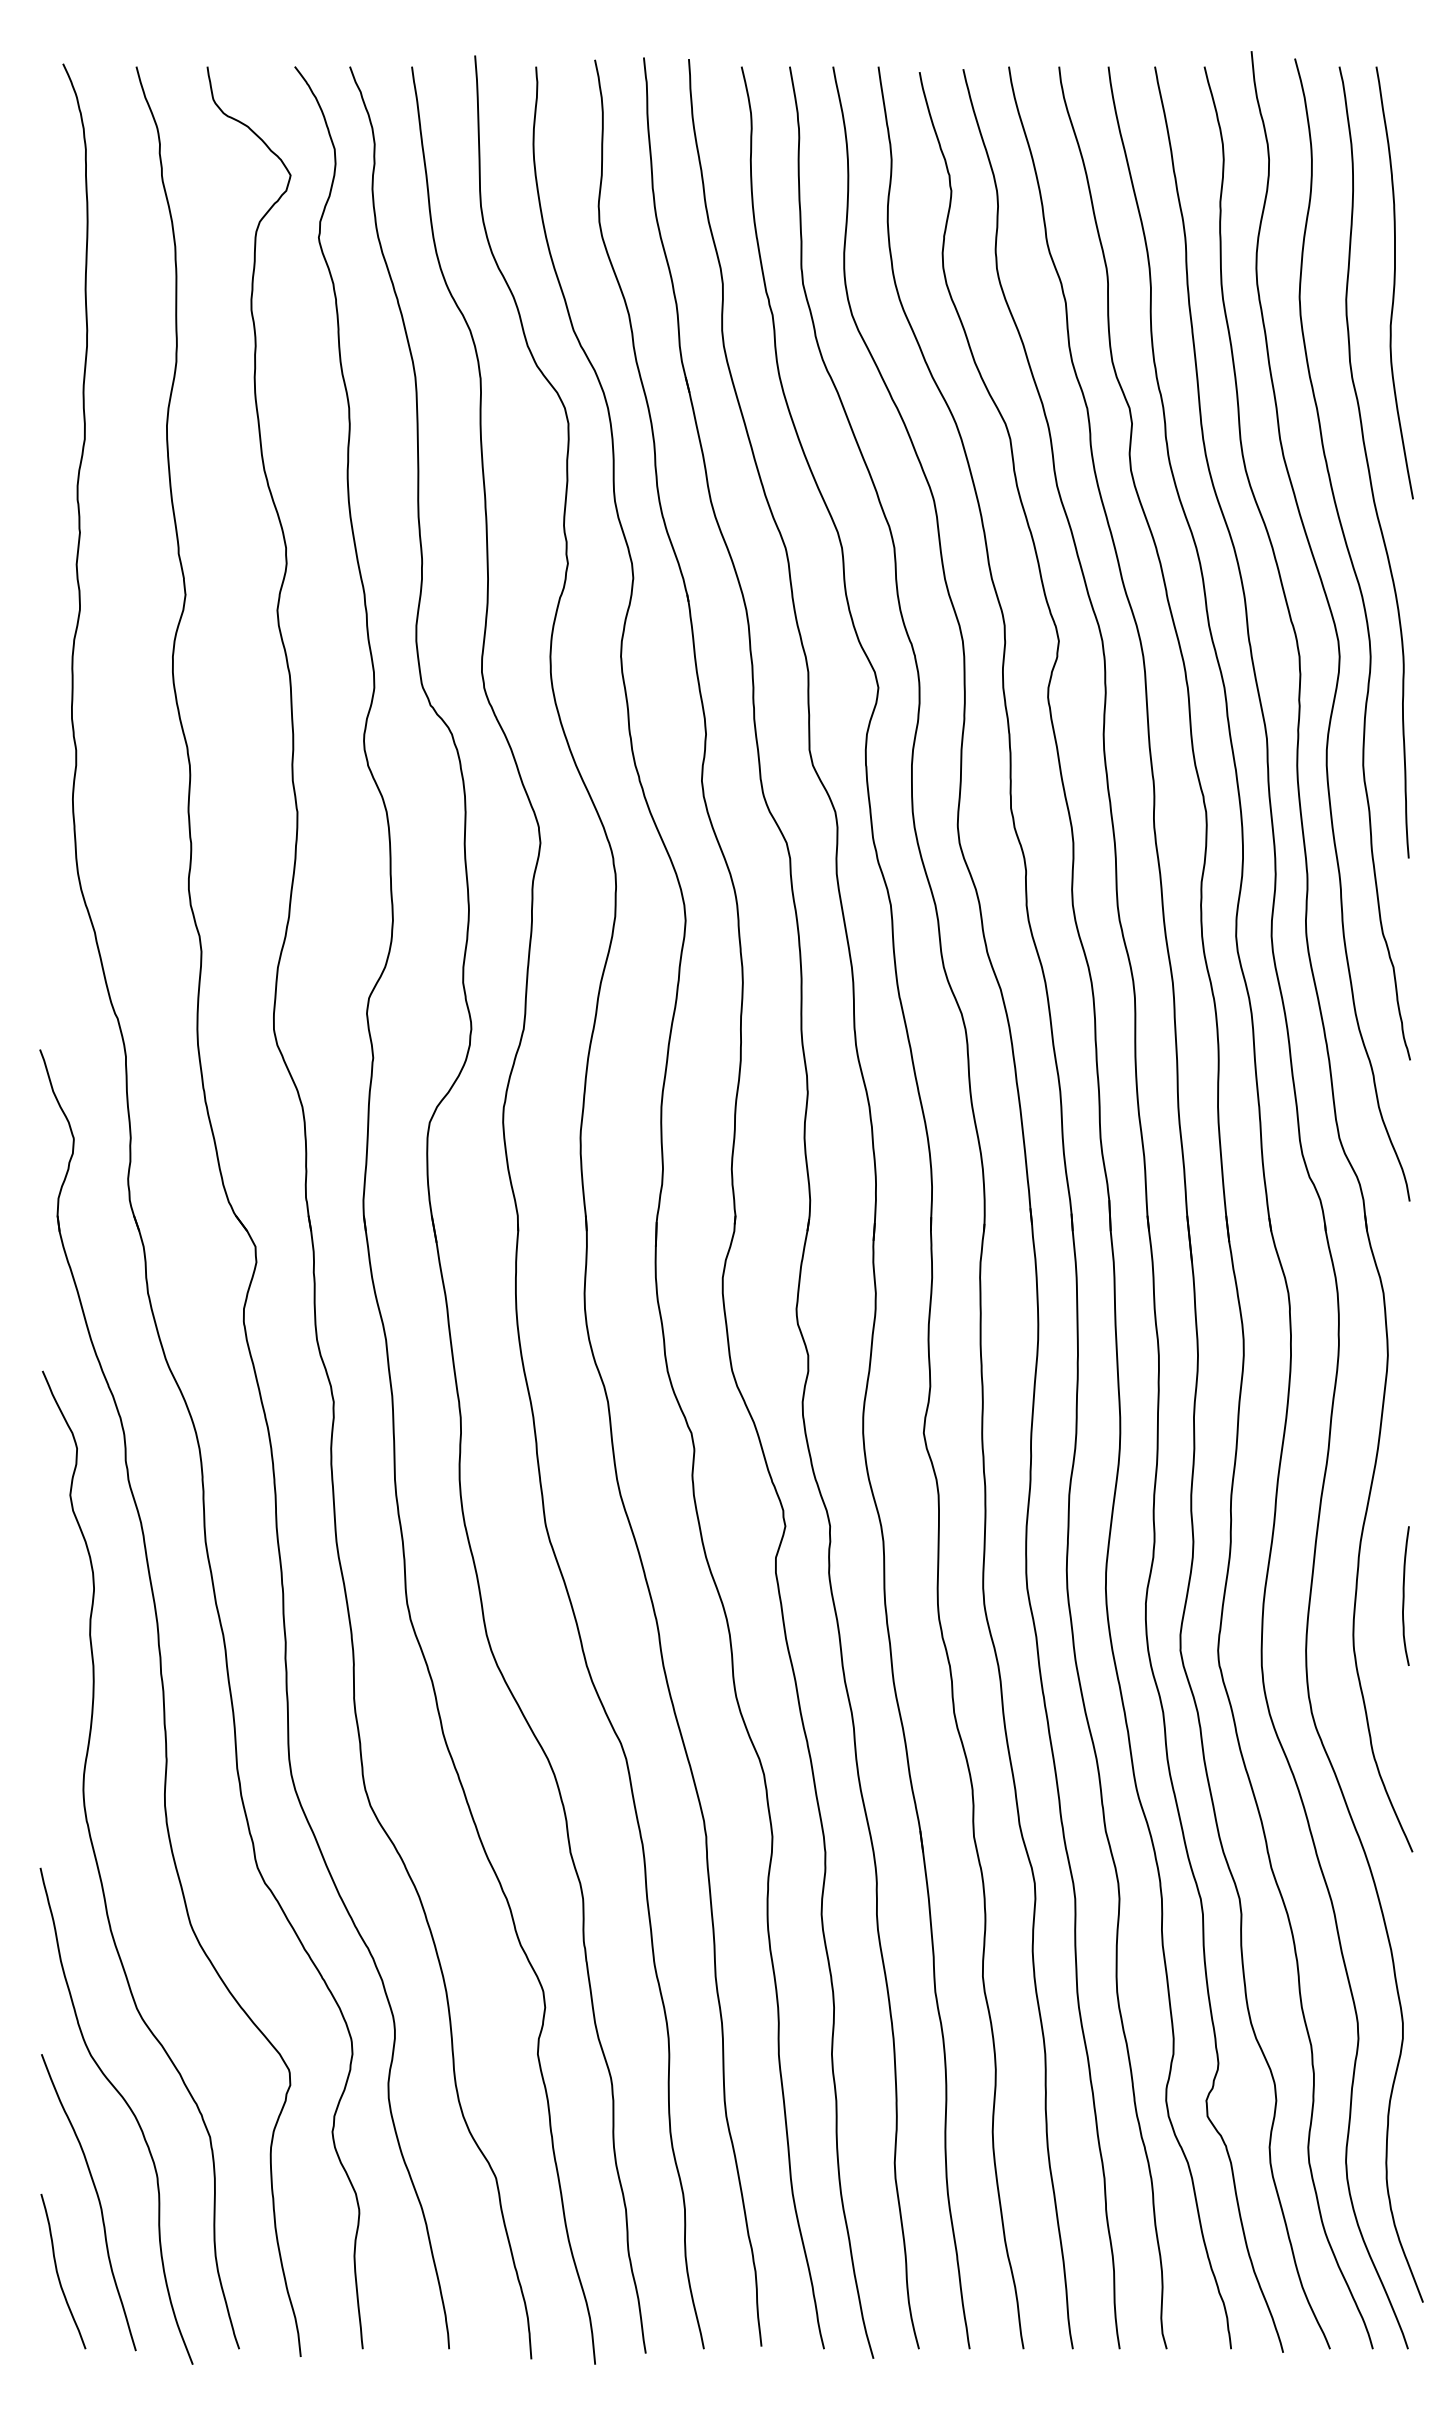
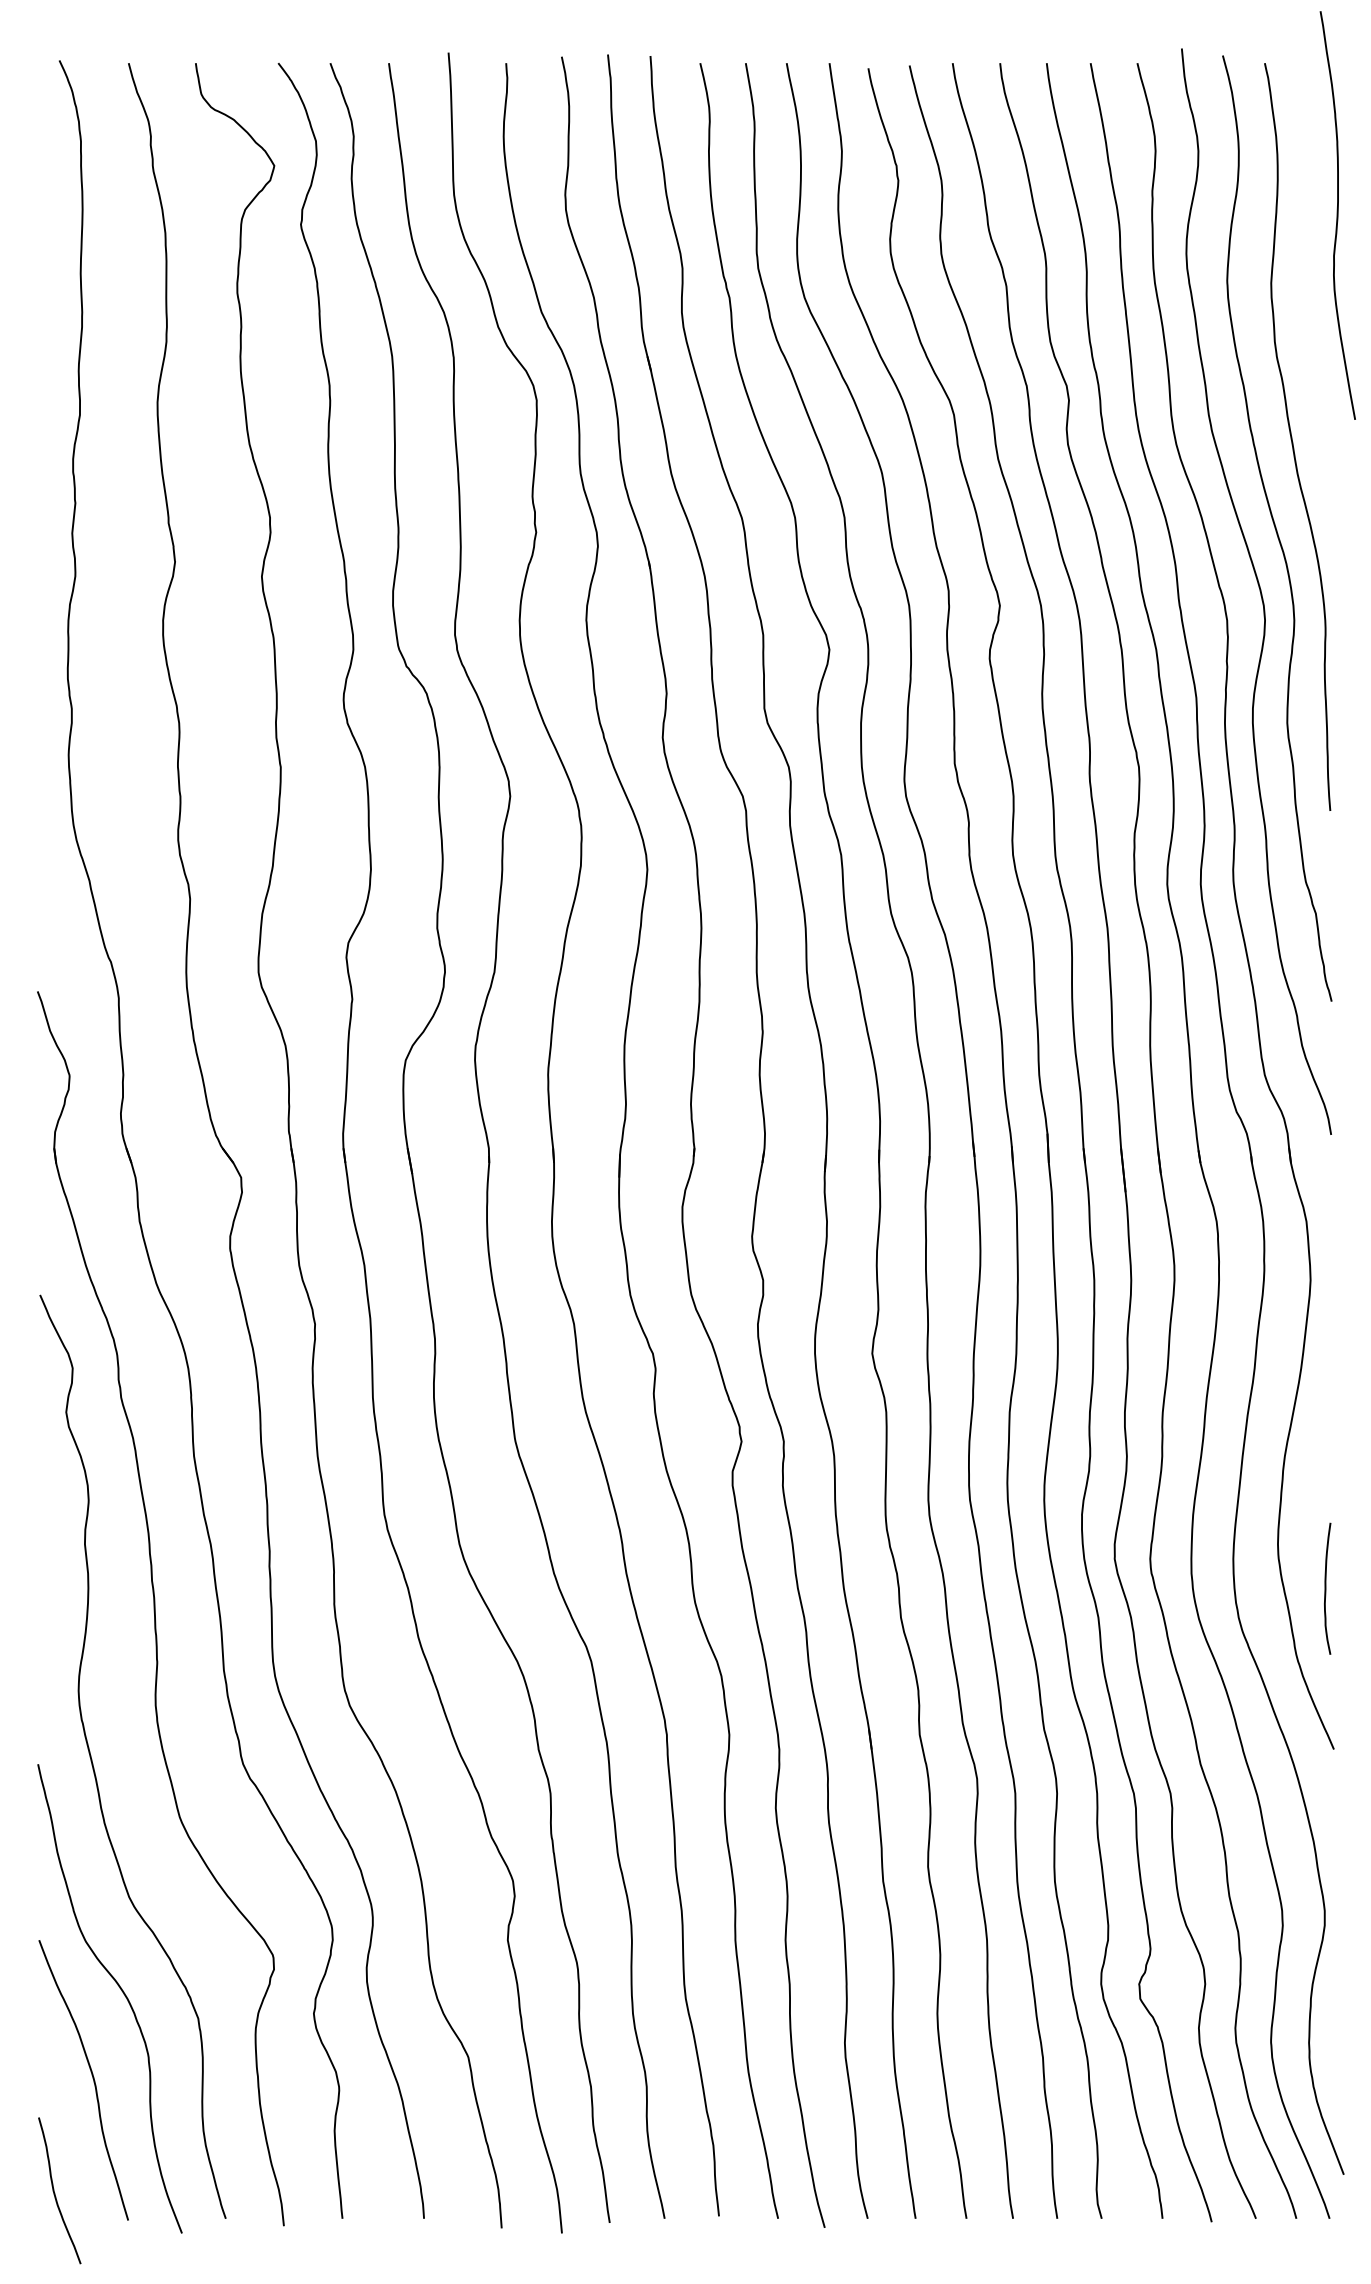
curve: (1394, 282) -> (1337, 215), moved
curve: (1404, 1595) -> (1326, 1588), moved
curve: (58, 2272) -> (55, 2191), moved

